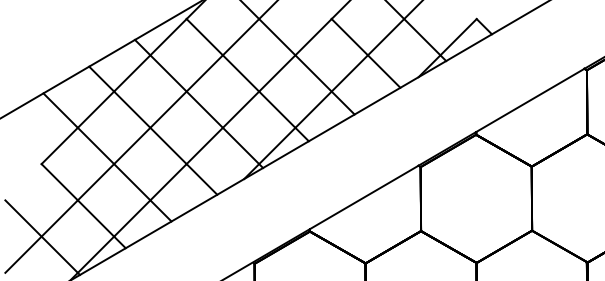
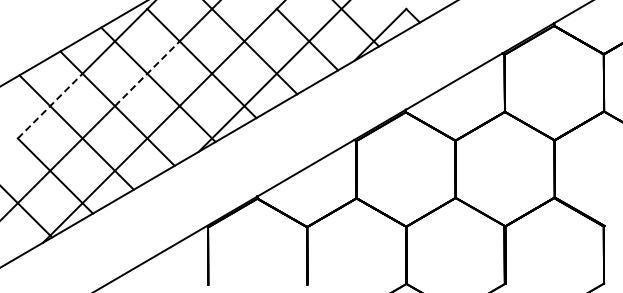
line: (186, 91) -> (147, 73), solid -> dashed
line: (78, 128) -> (50, 106), solid -> dashed

